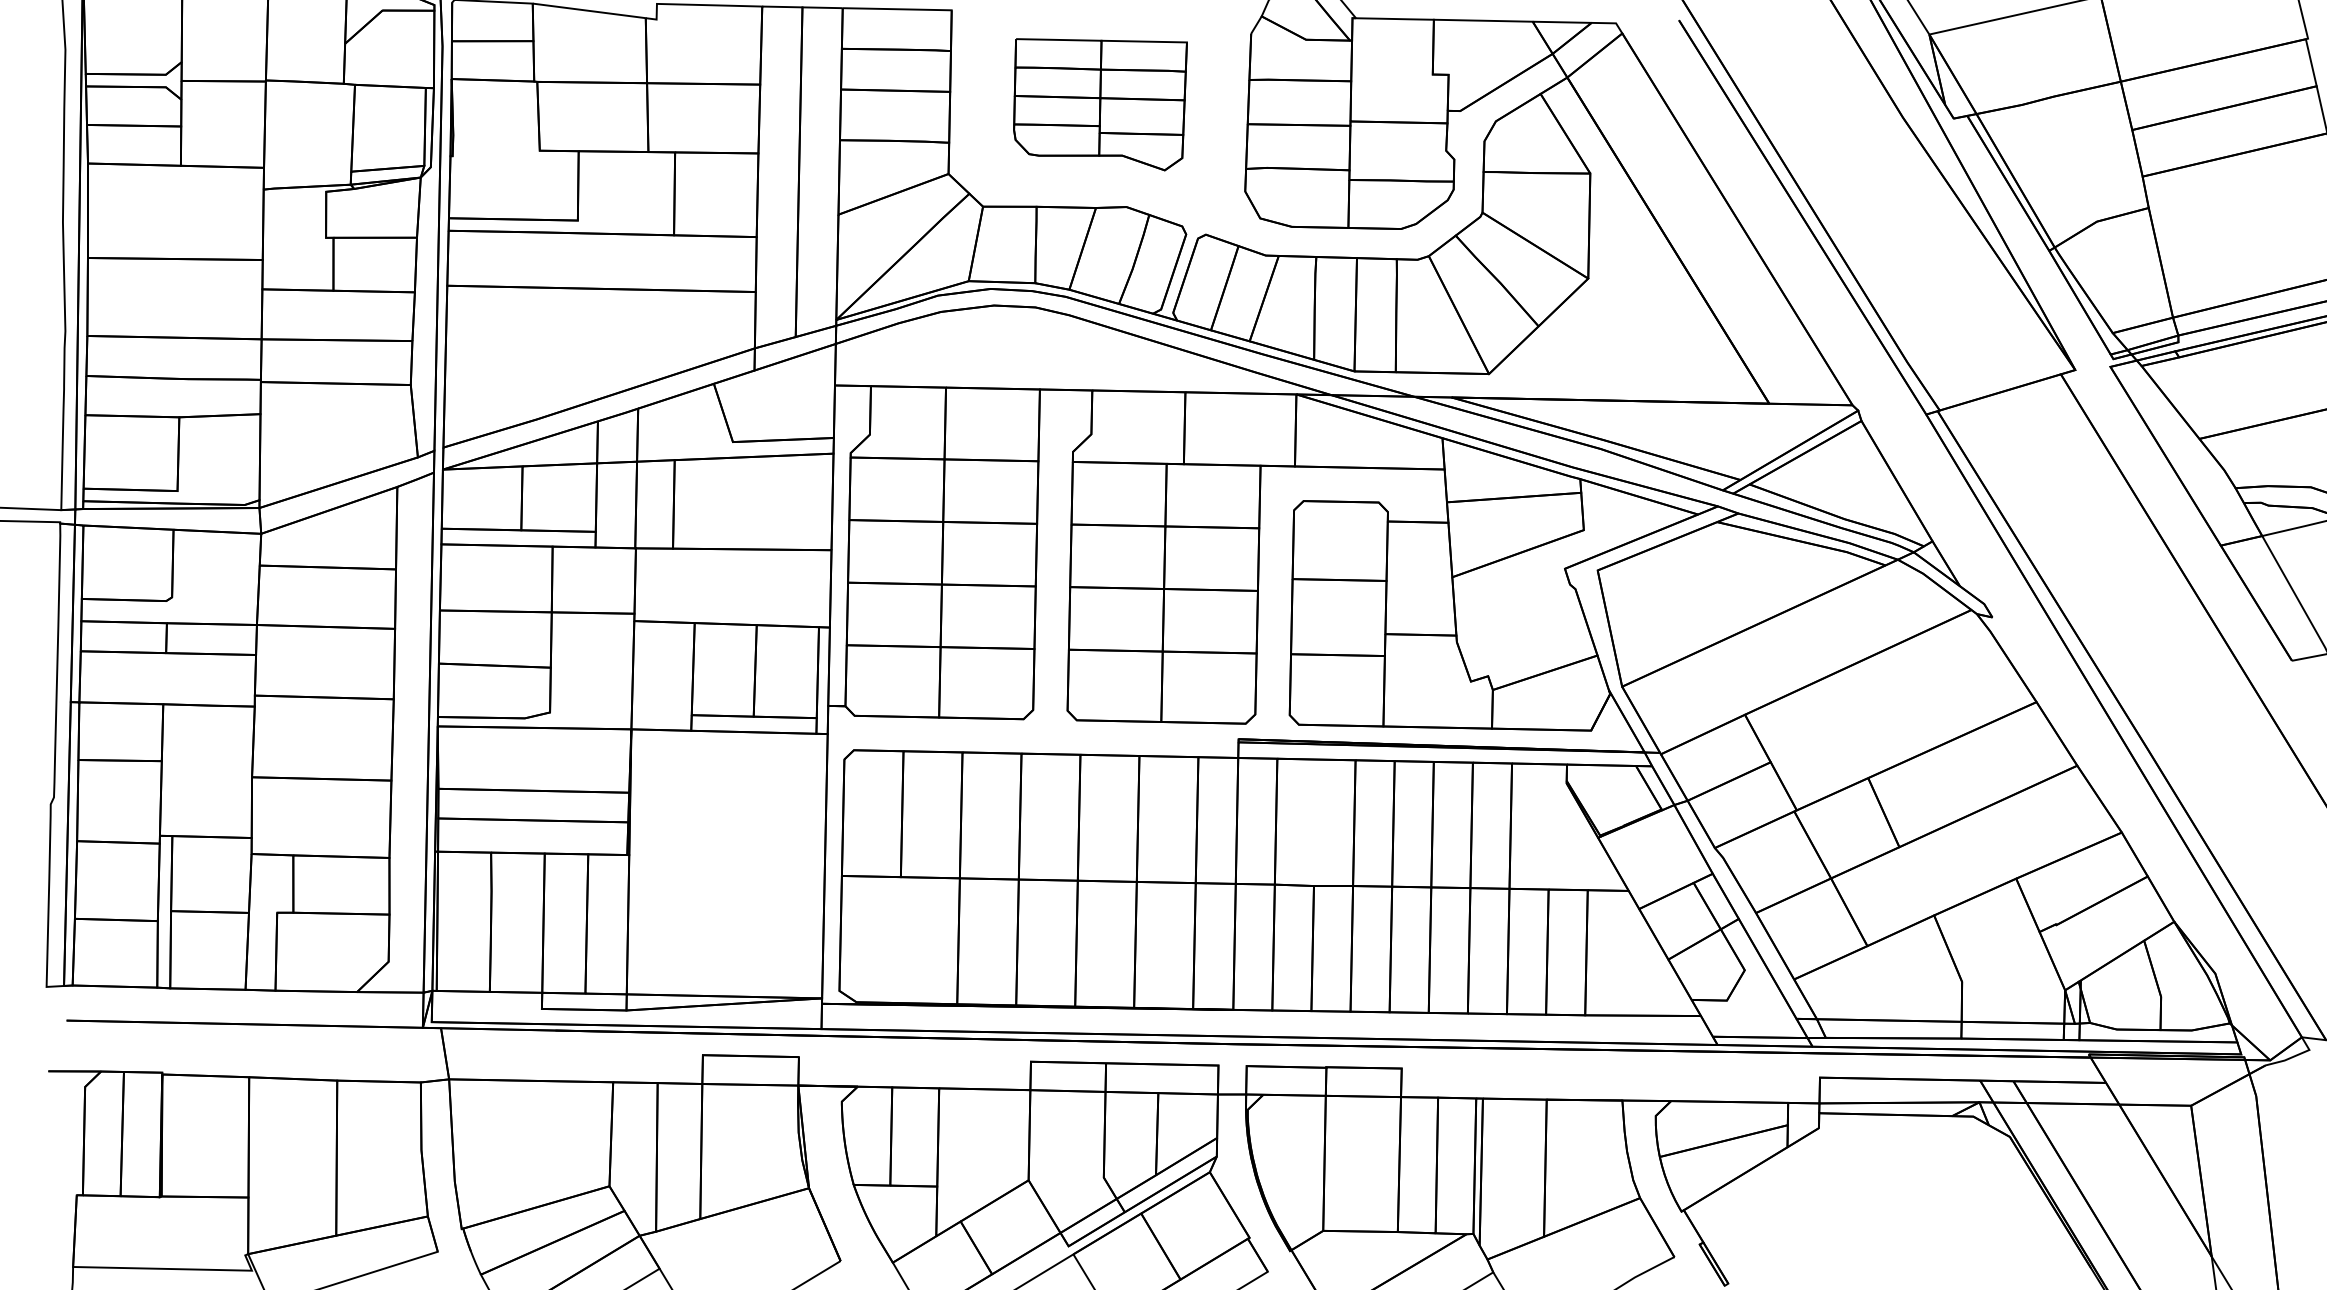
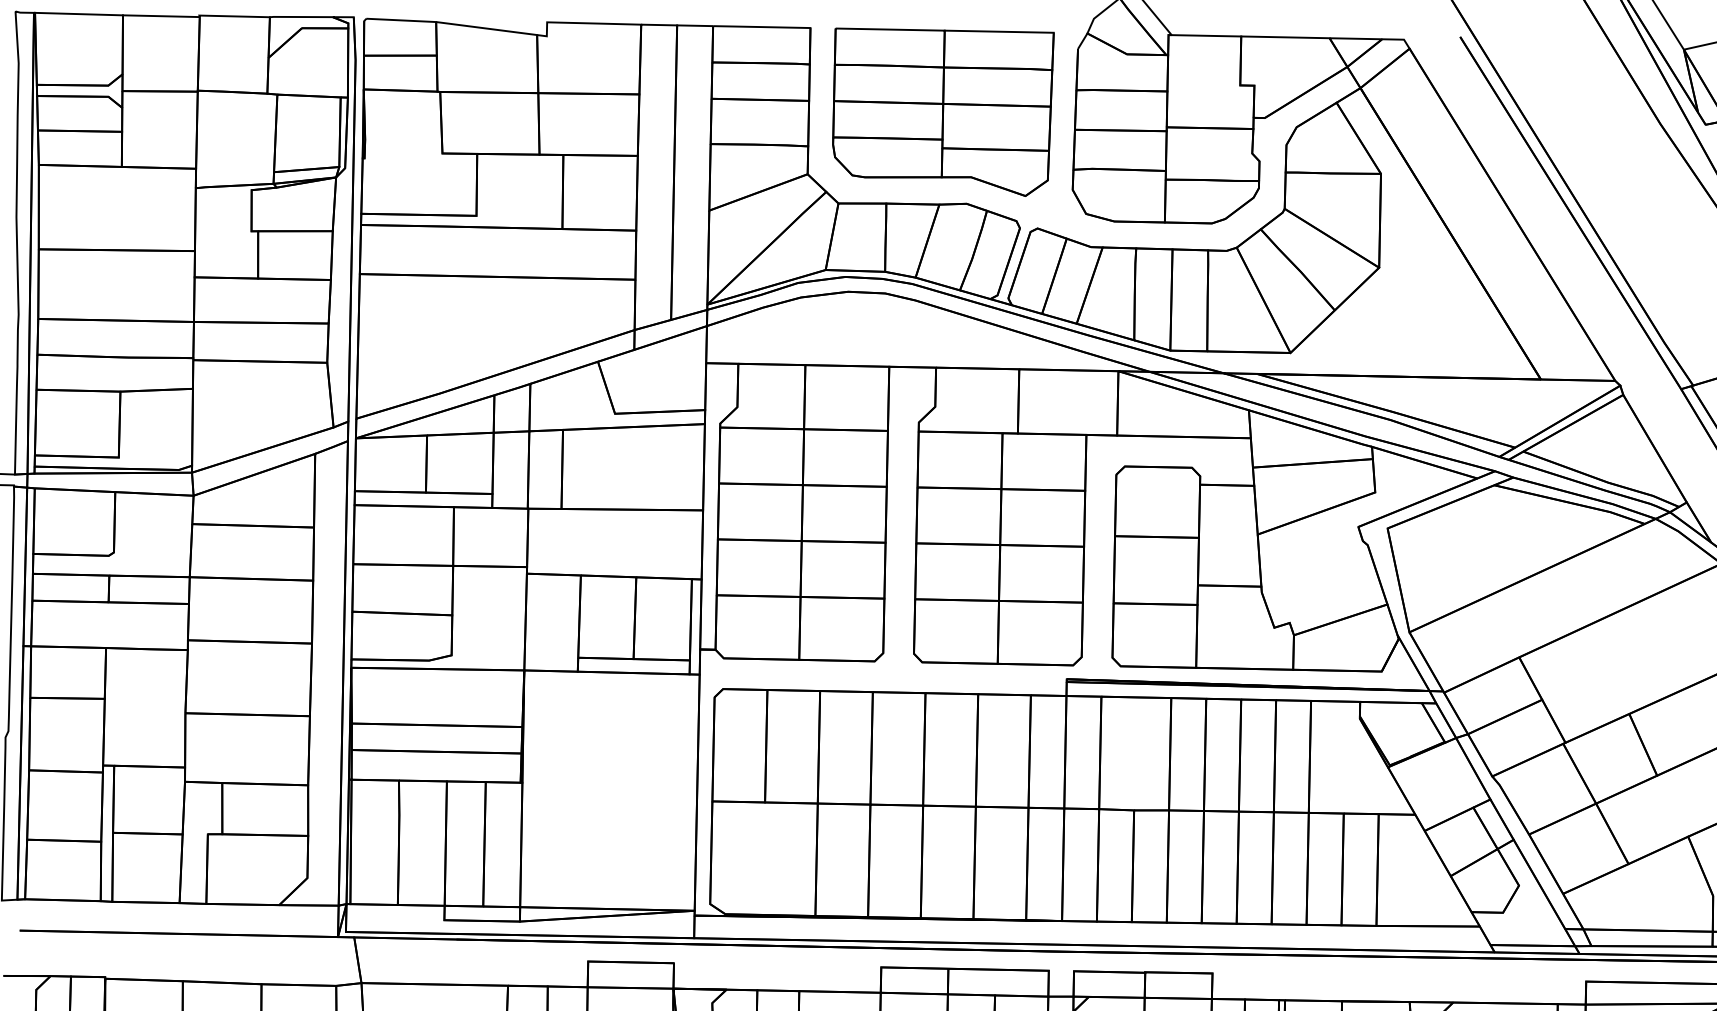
part: (1100, 104) -> (943, 112), size x1.43

